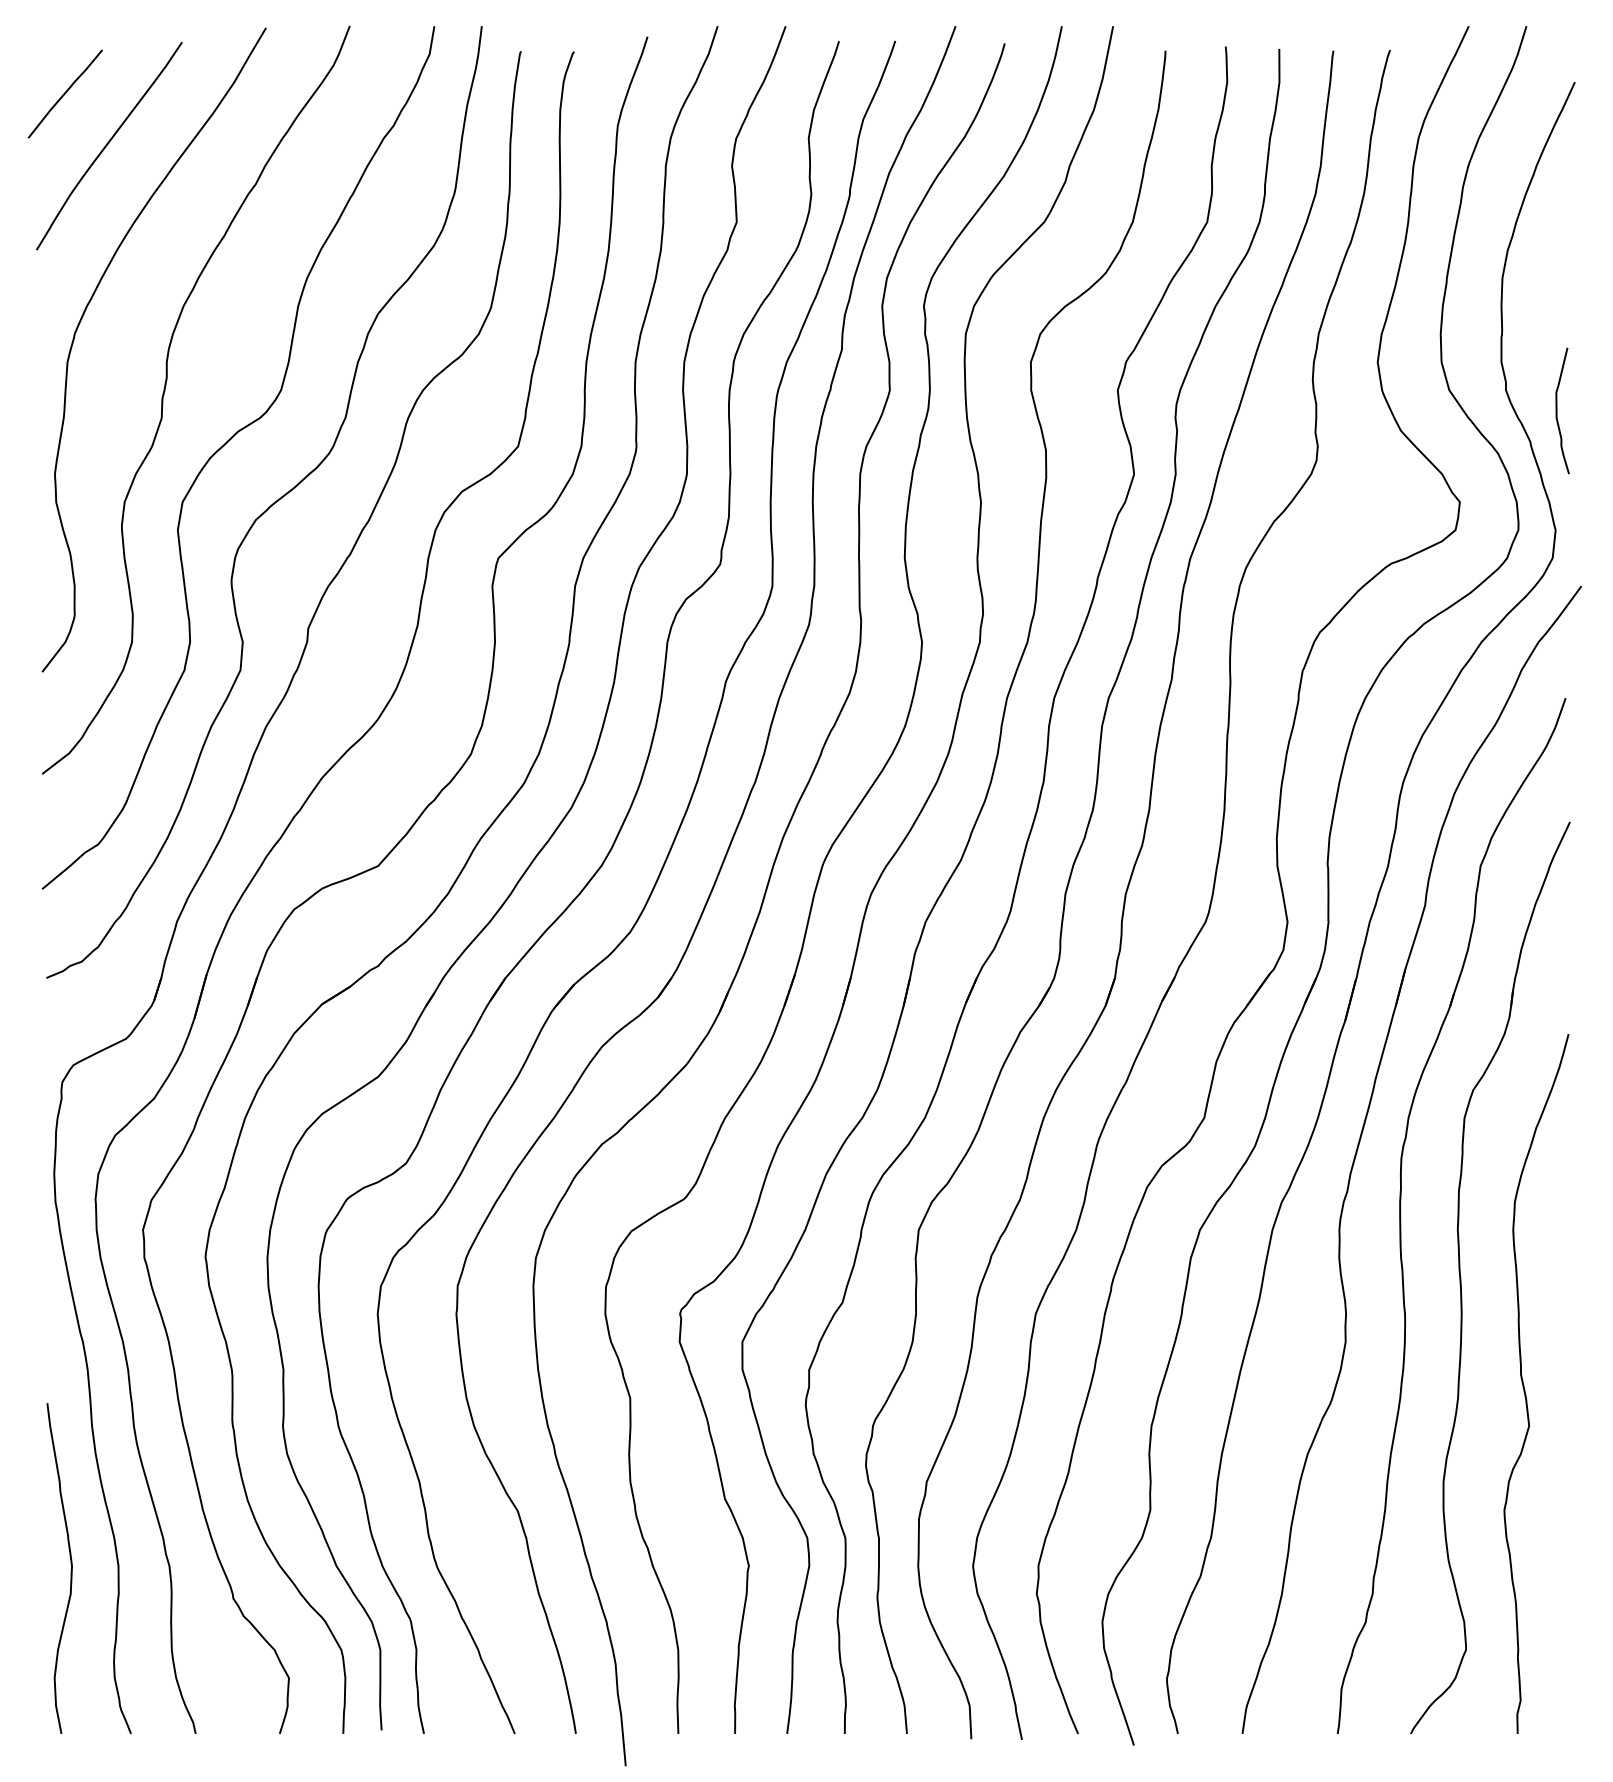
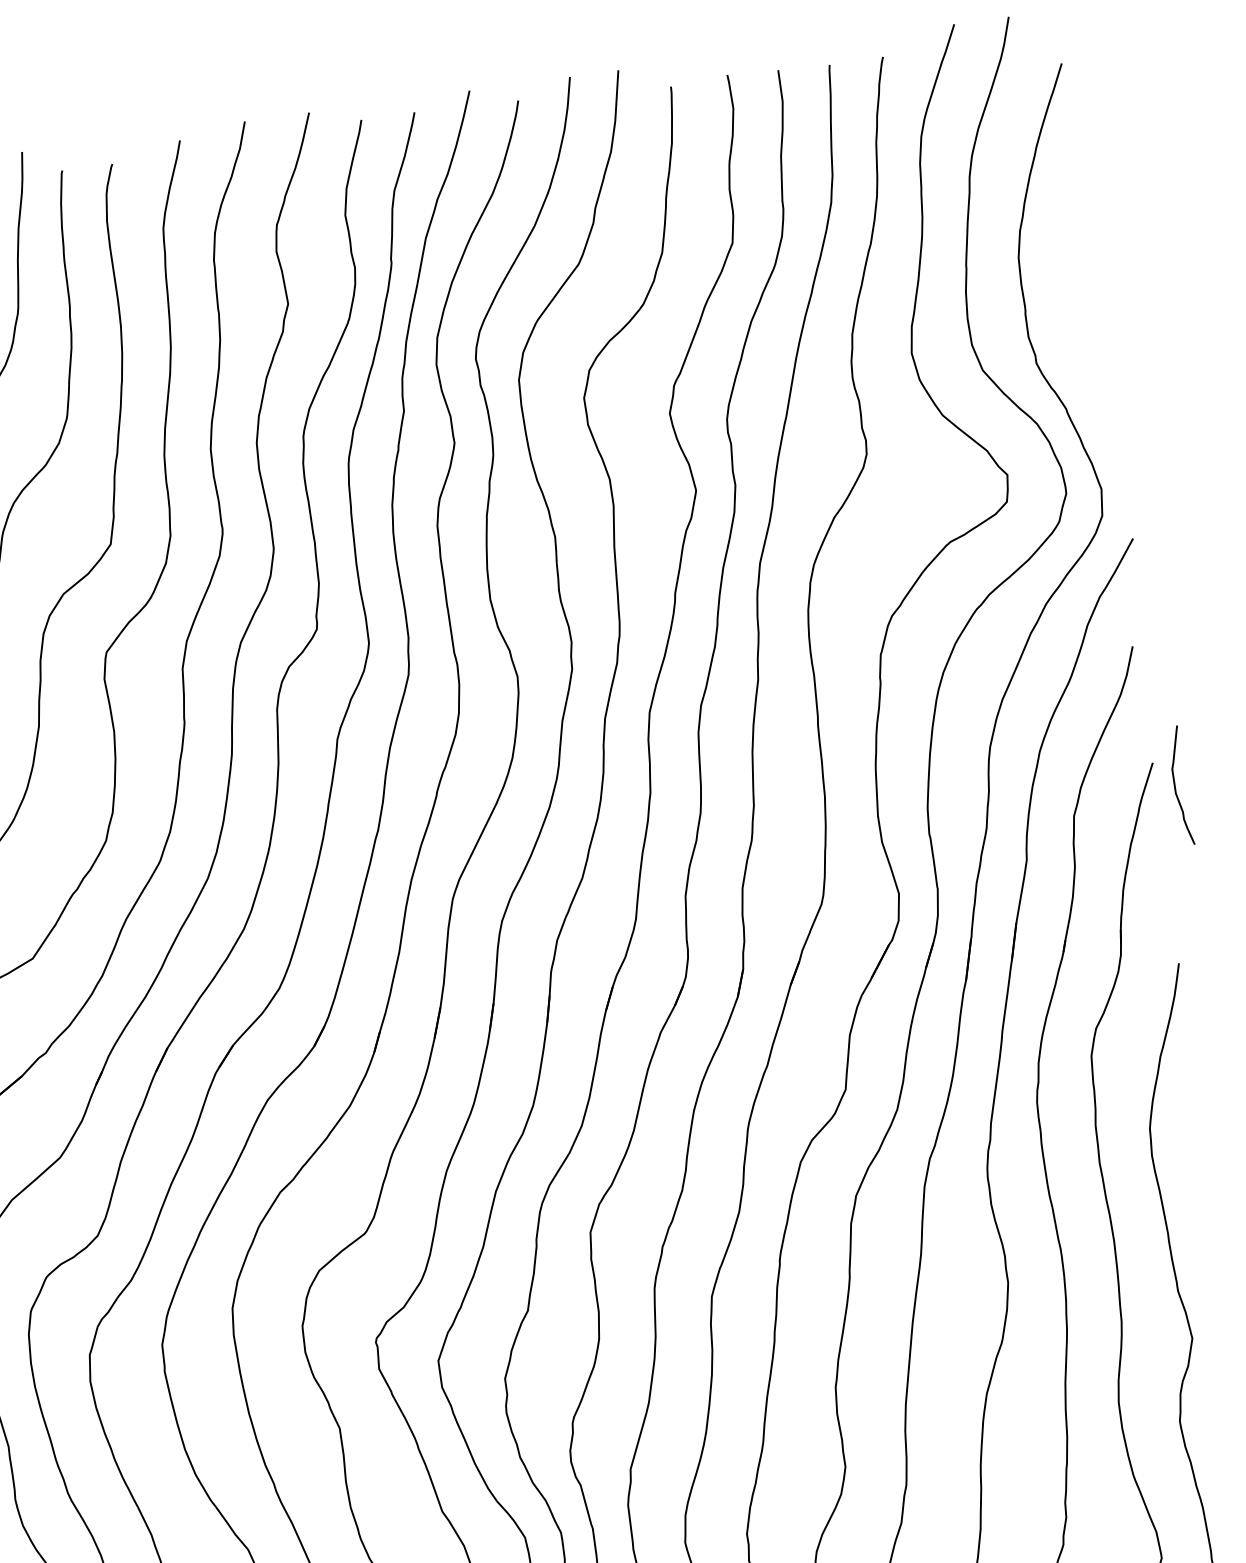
curve: (1557, 410) -> (1175, 786), moved

